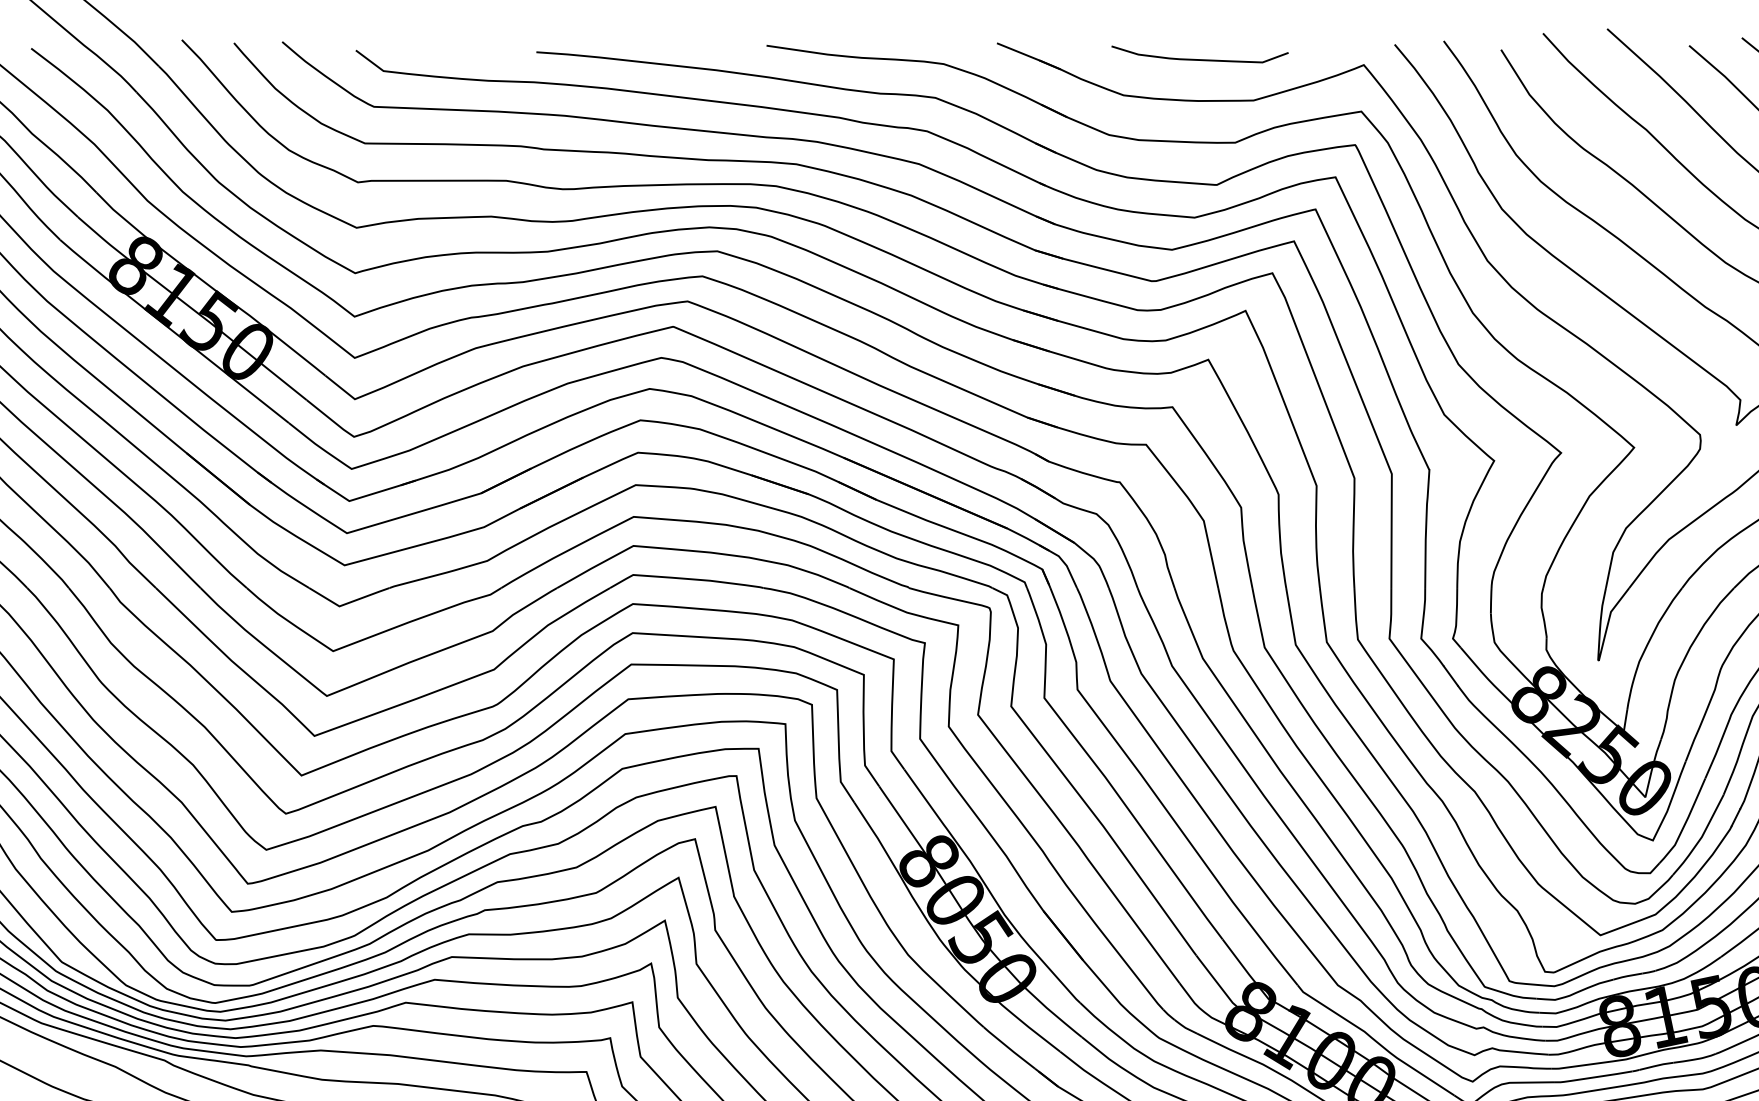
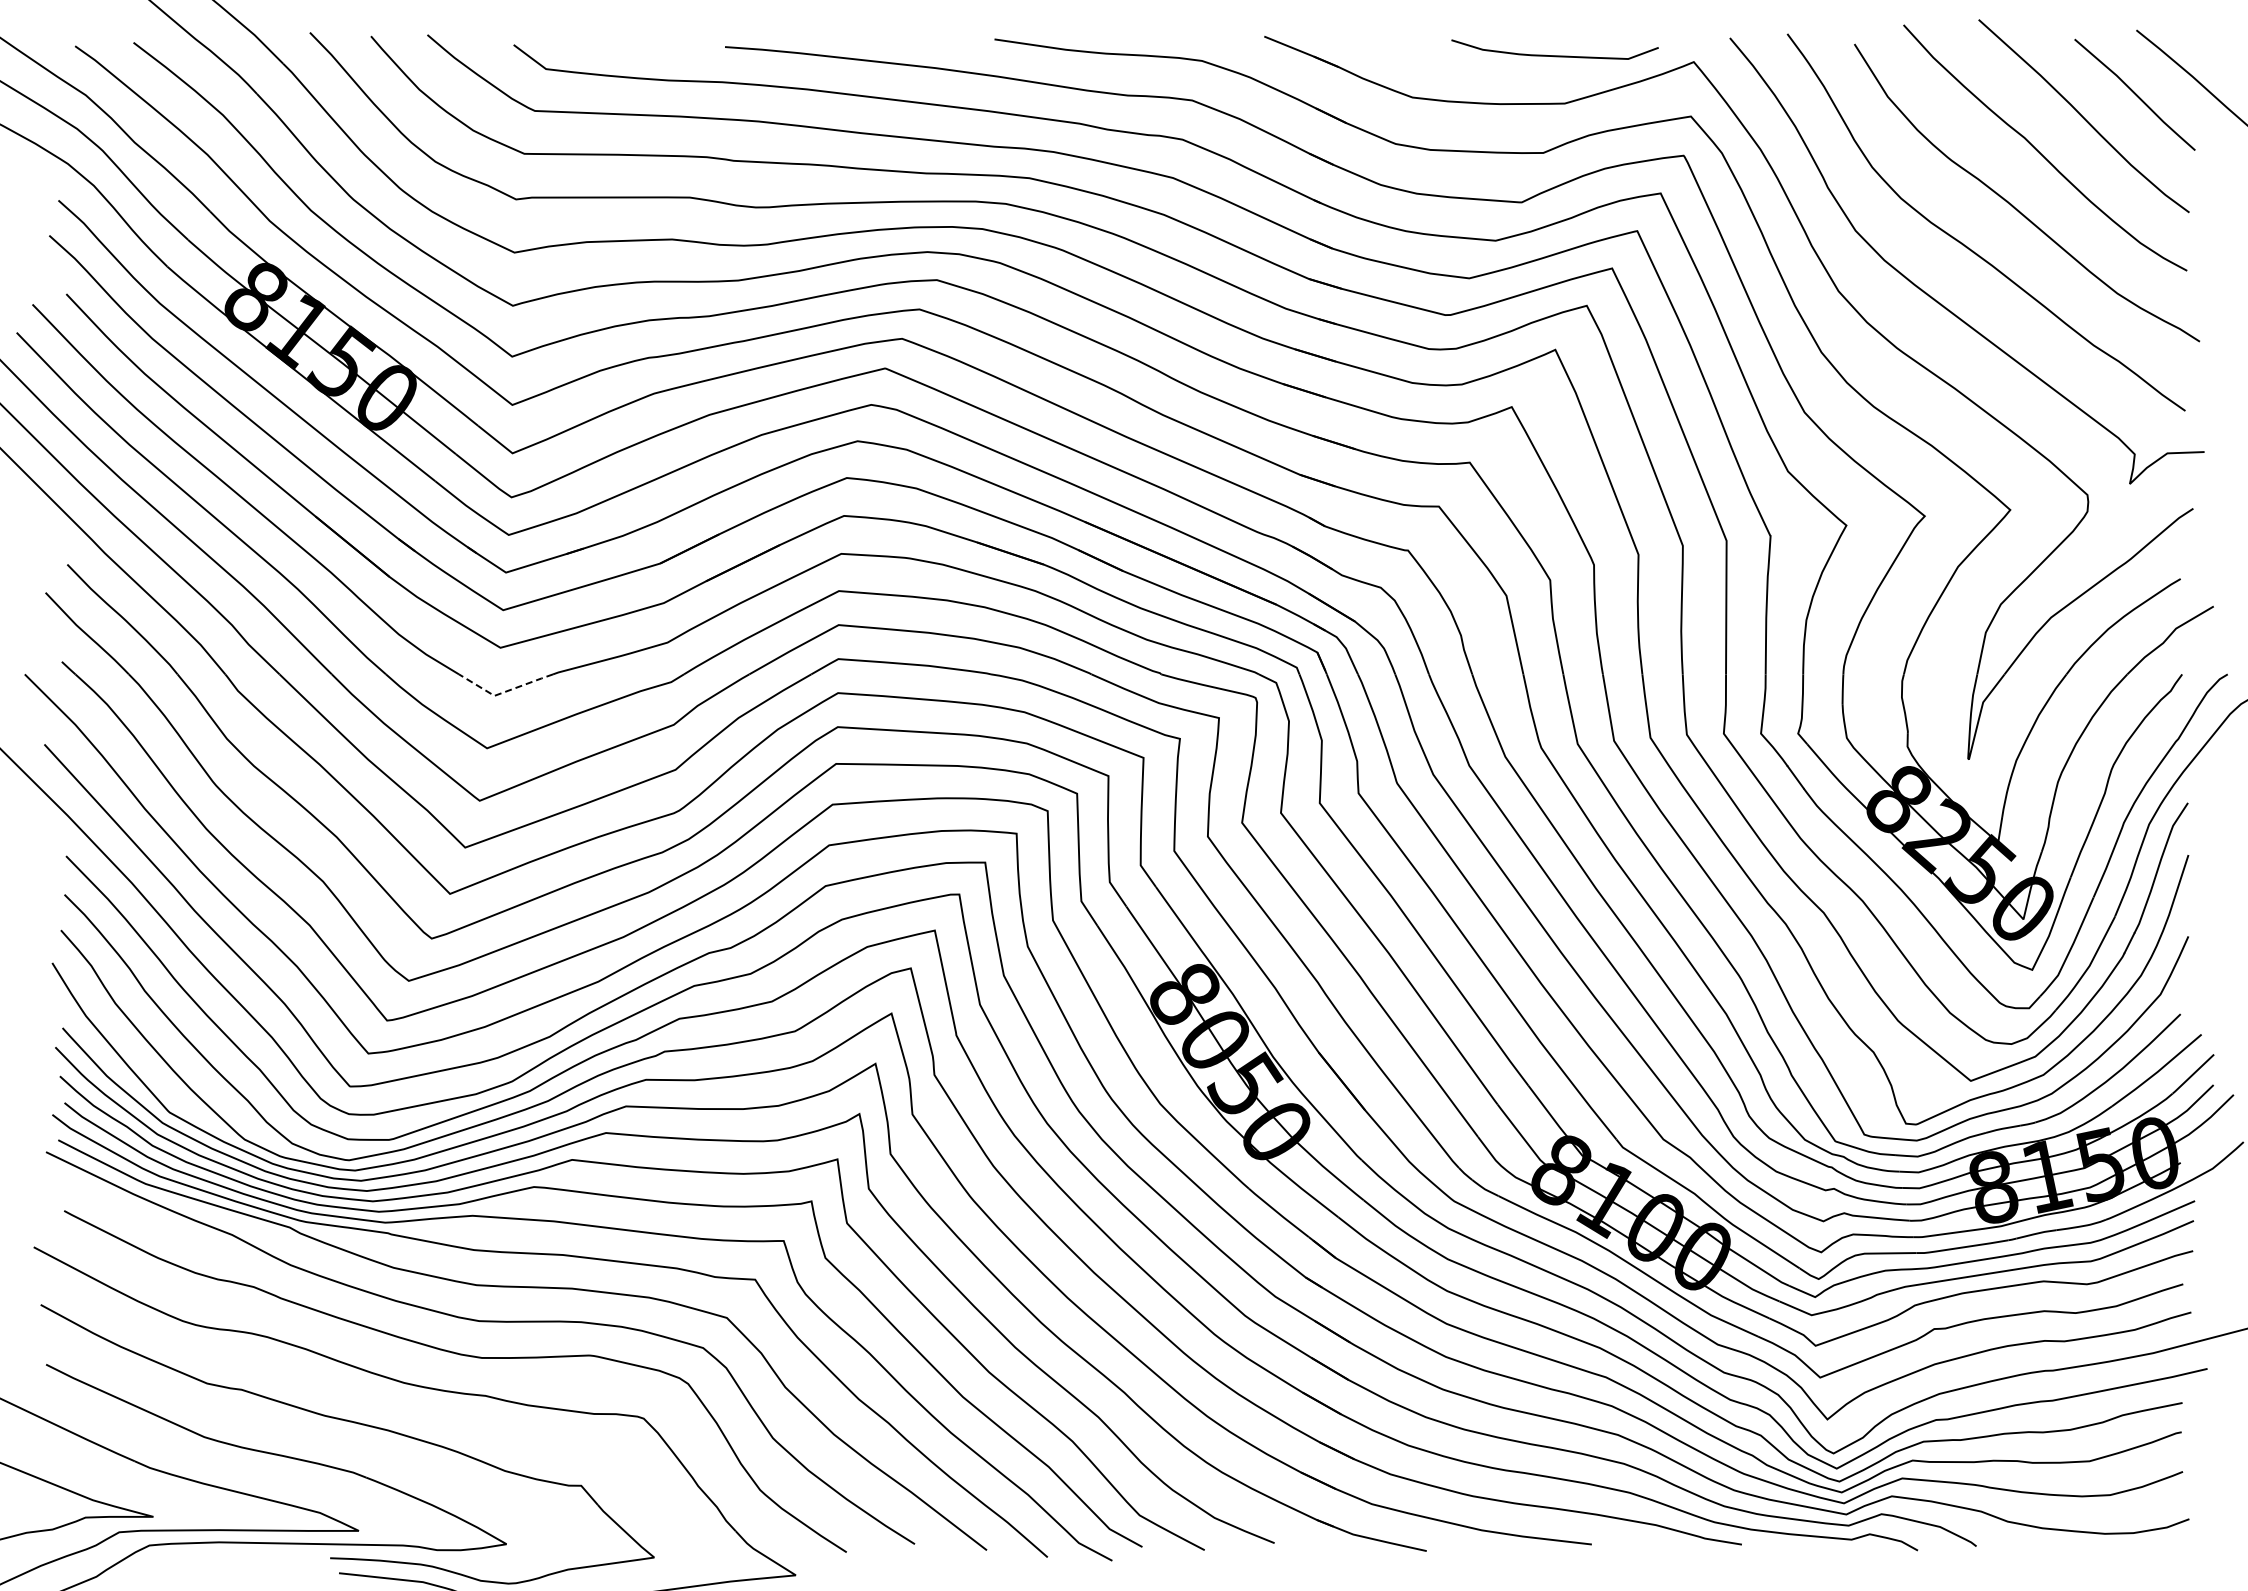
curve: (1199, 59) -> (1554, 55), moved
line: (348, 603) -> (504, 692), solid -> dashed

